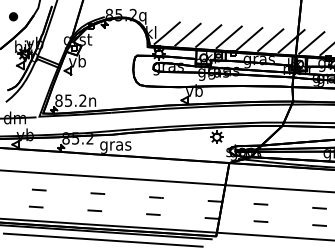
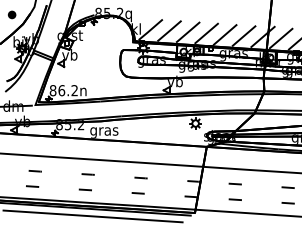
text: (68, 100) -> (61, 90), 85.2n -> 86.2n

